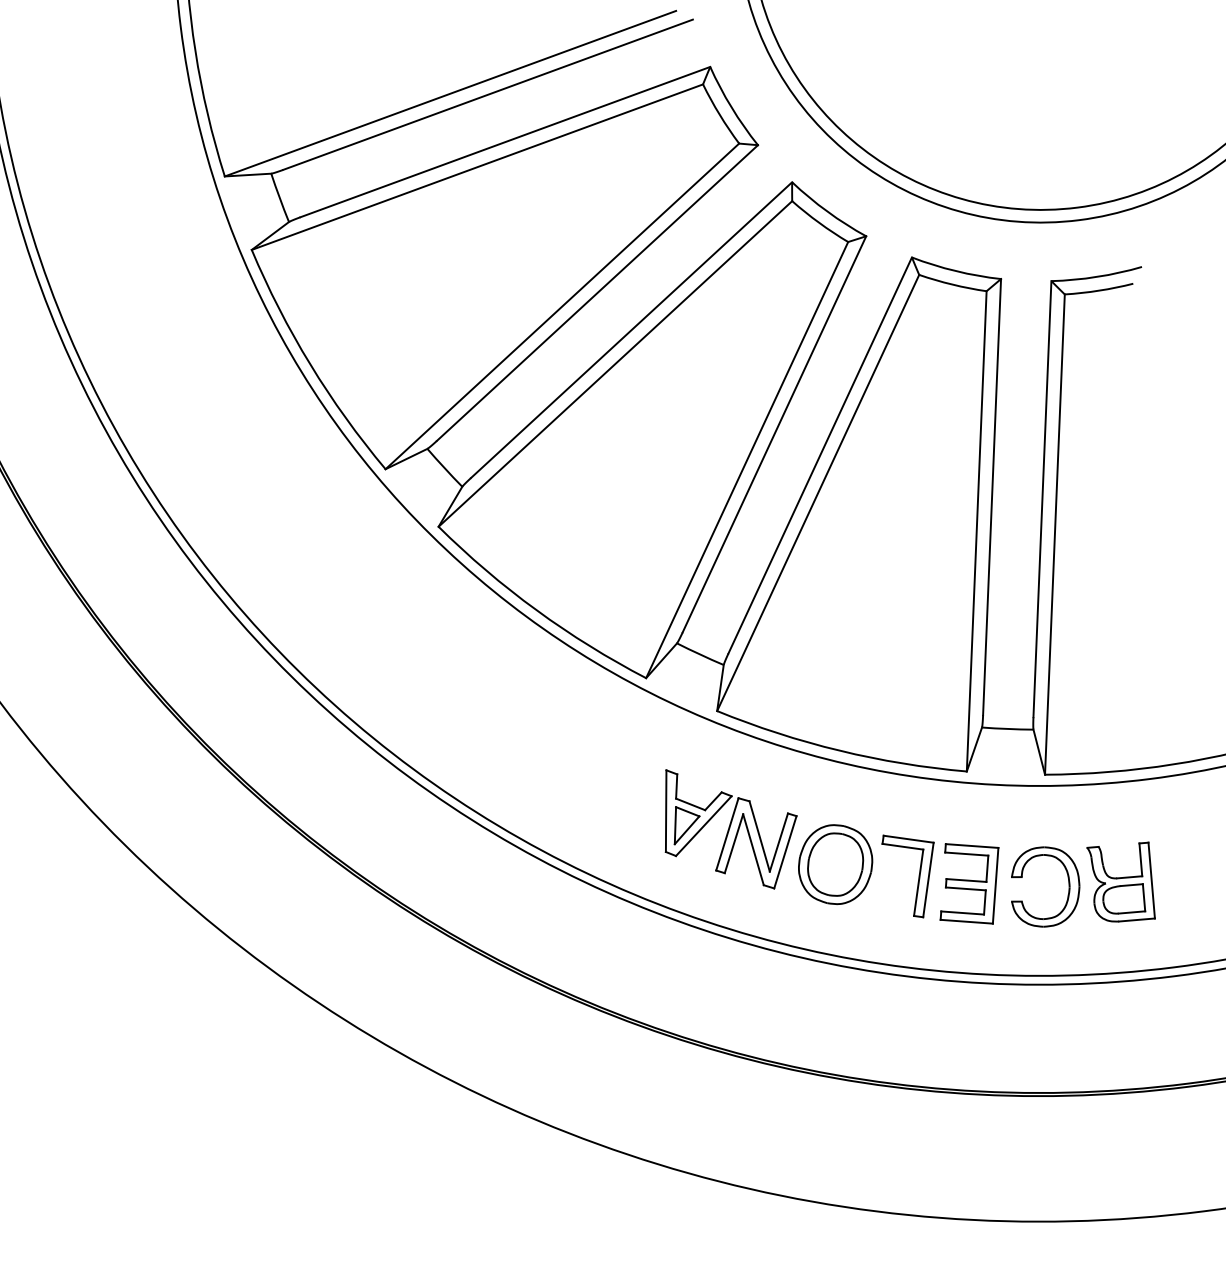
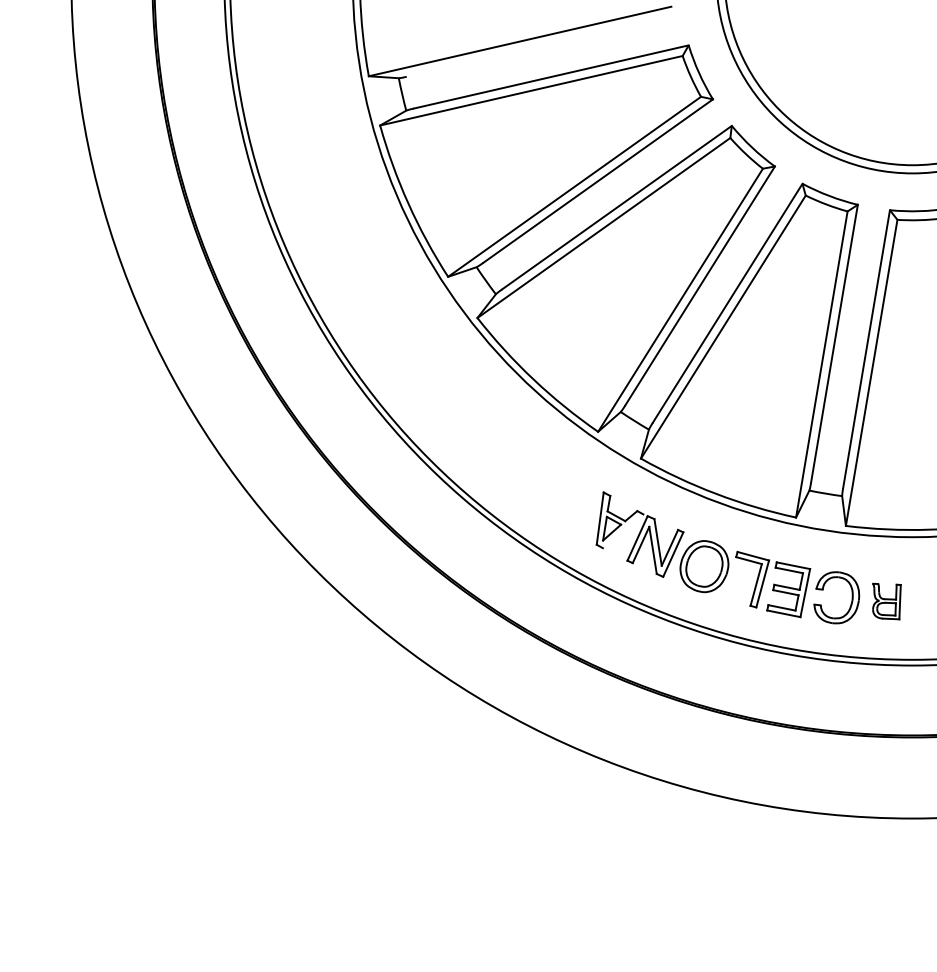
line: (486, 93) -> (543, 44), removed
line: (702, 826) -> (622, 531), removed
part: (1122, 882) -> (886, 601), size x0.7

